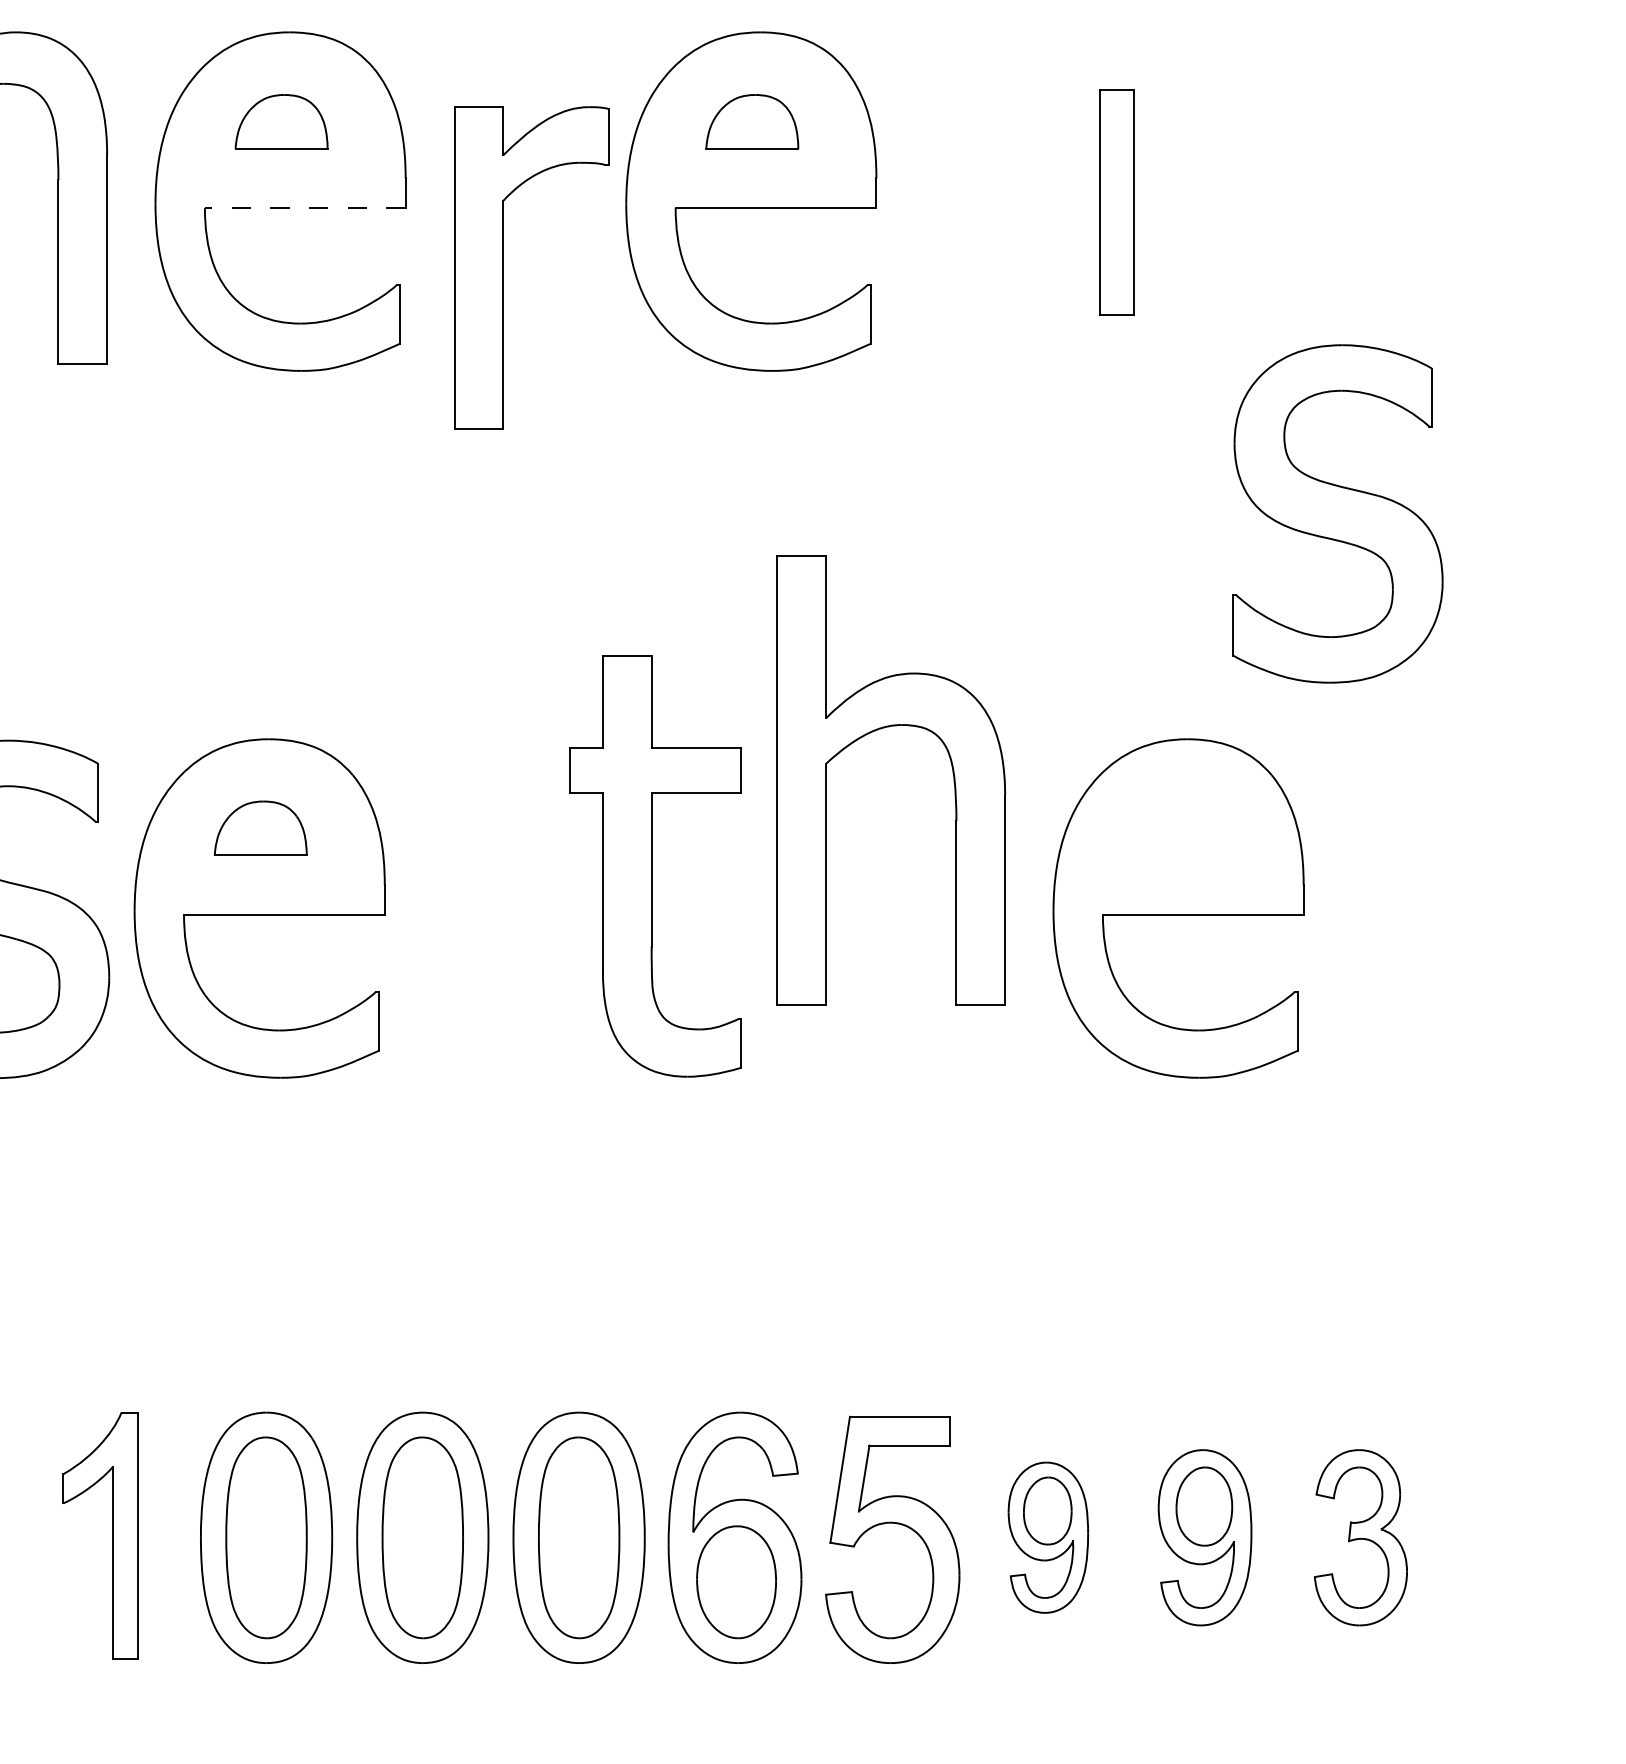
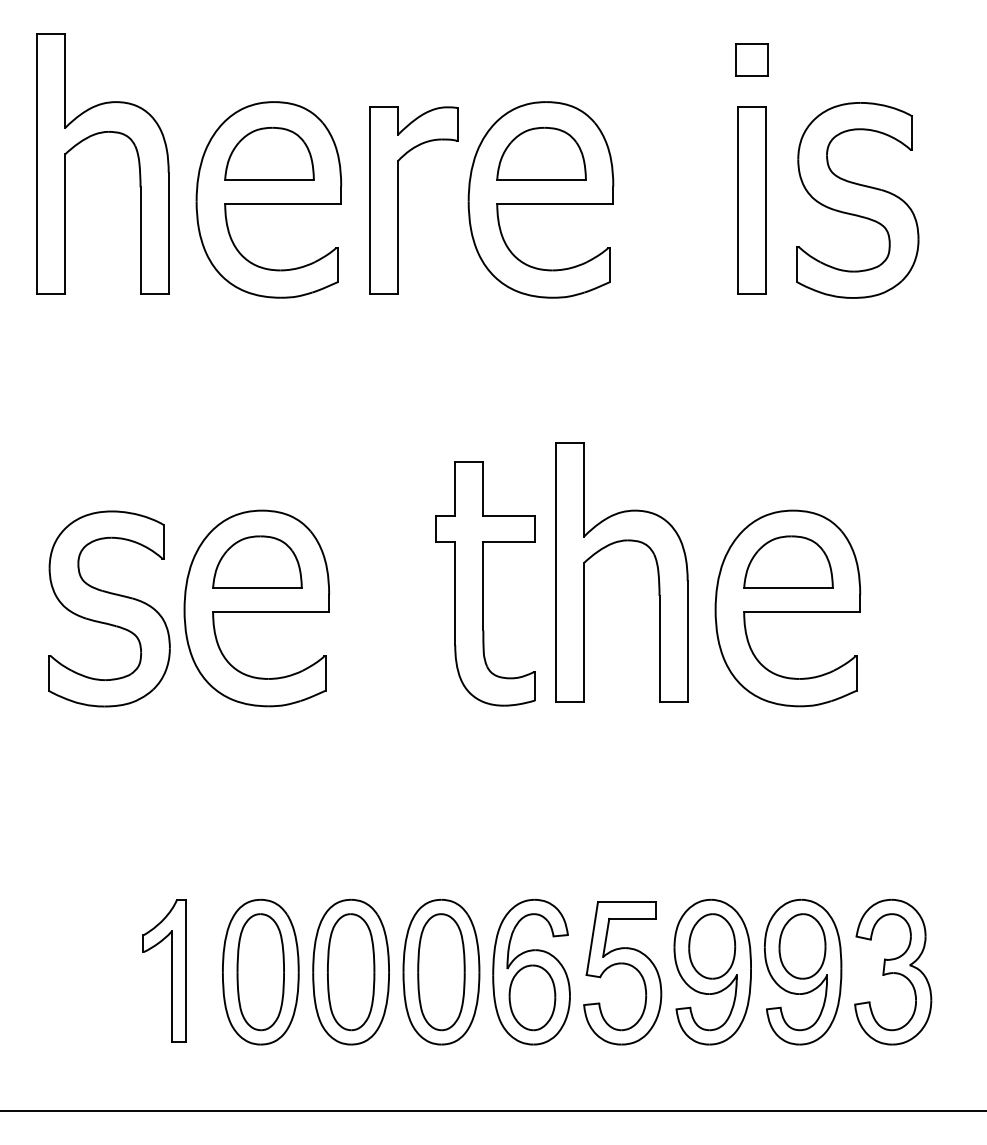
part: (281, 121) -> (269, 153), size x1.67
part: (752, 121) -> (541, 153), size x1.67
part: (1115, 202) -> (751, 200), size x1.43
line: (304, 207) -> (282, 203), dashed -> solid
part: (504, 268) -> (398, 200), moved
part: (1337, 514) -> (857, 200), moved
part: (868, 735) -> (608, 546), moved
part: (260, 827) -> (257, 561), size x1.67
part: (1179, 827) -> (788, 561), added
part: (1048, 1536) -> (712, 971), size x1.67
part: (1205, 1536) -> (803, 971), size x1.43
part: (1361, 1536) -> (893, 971), size x1.43

